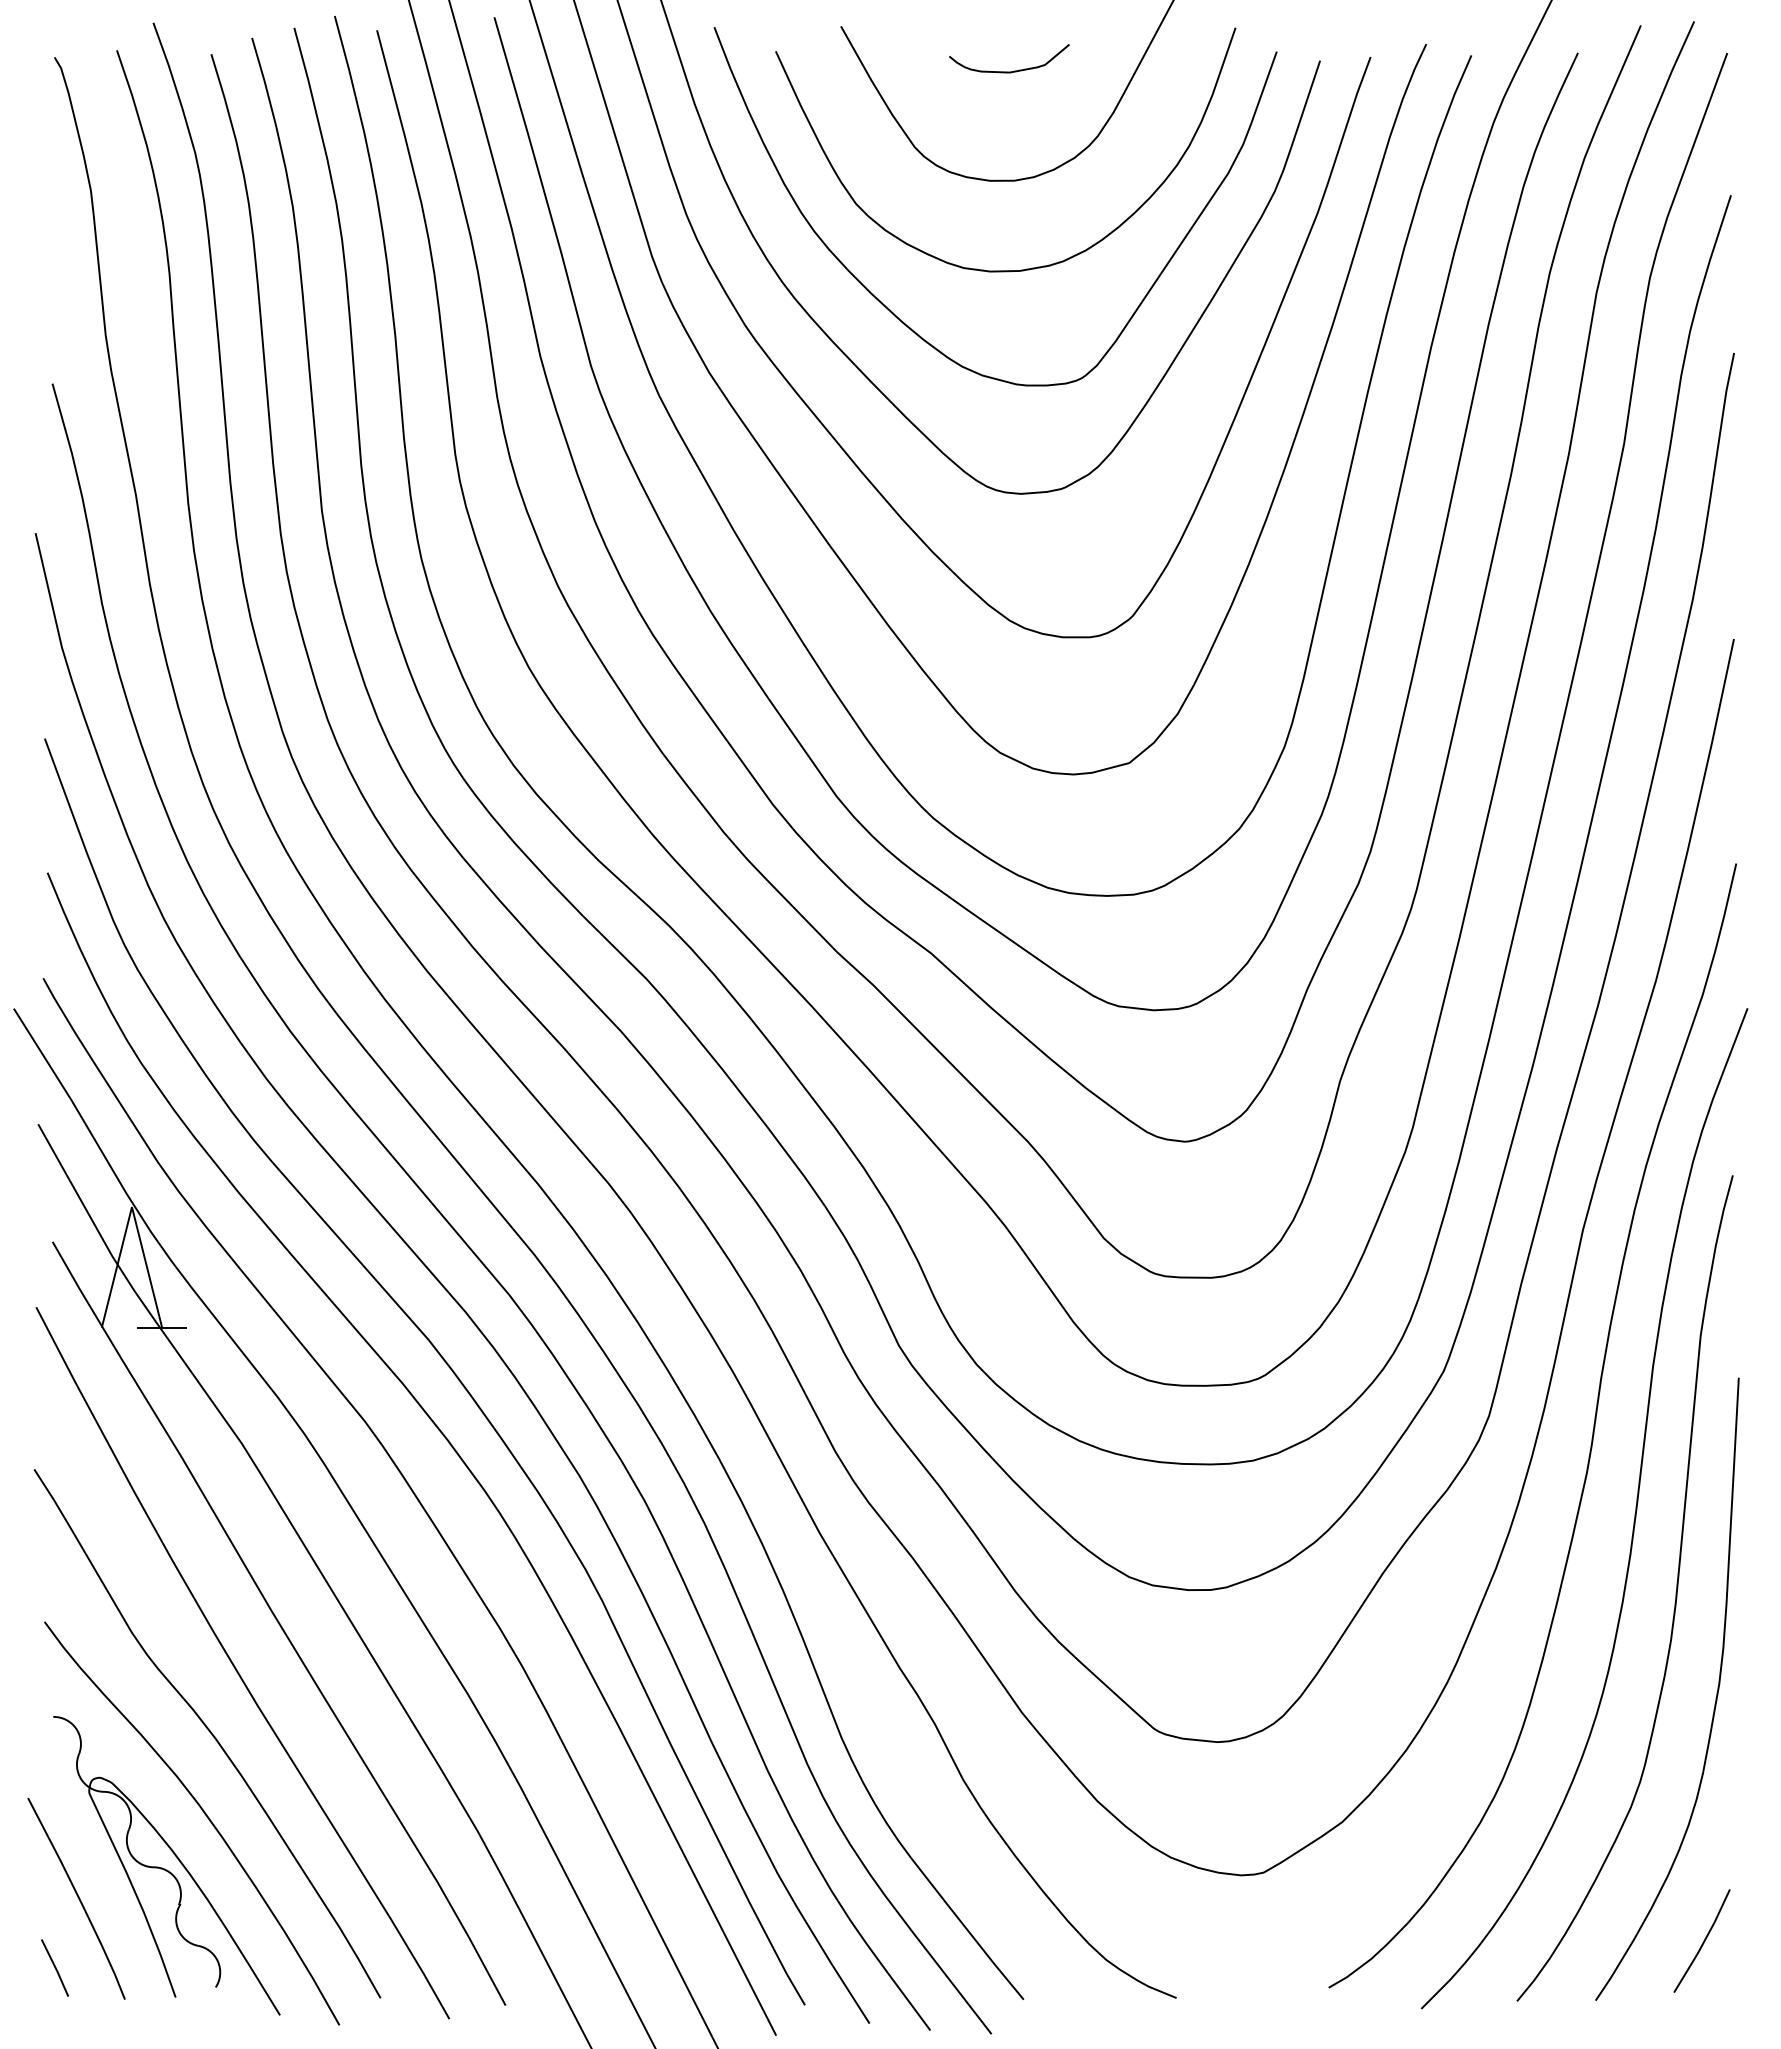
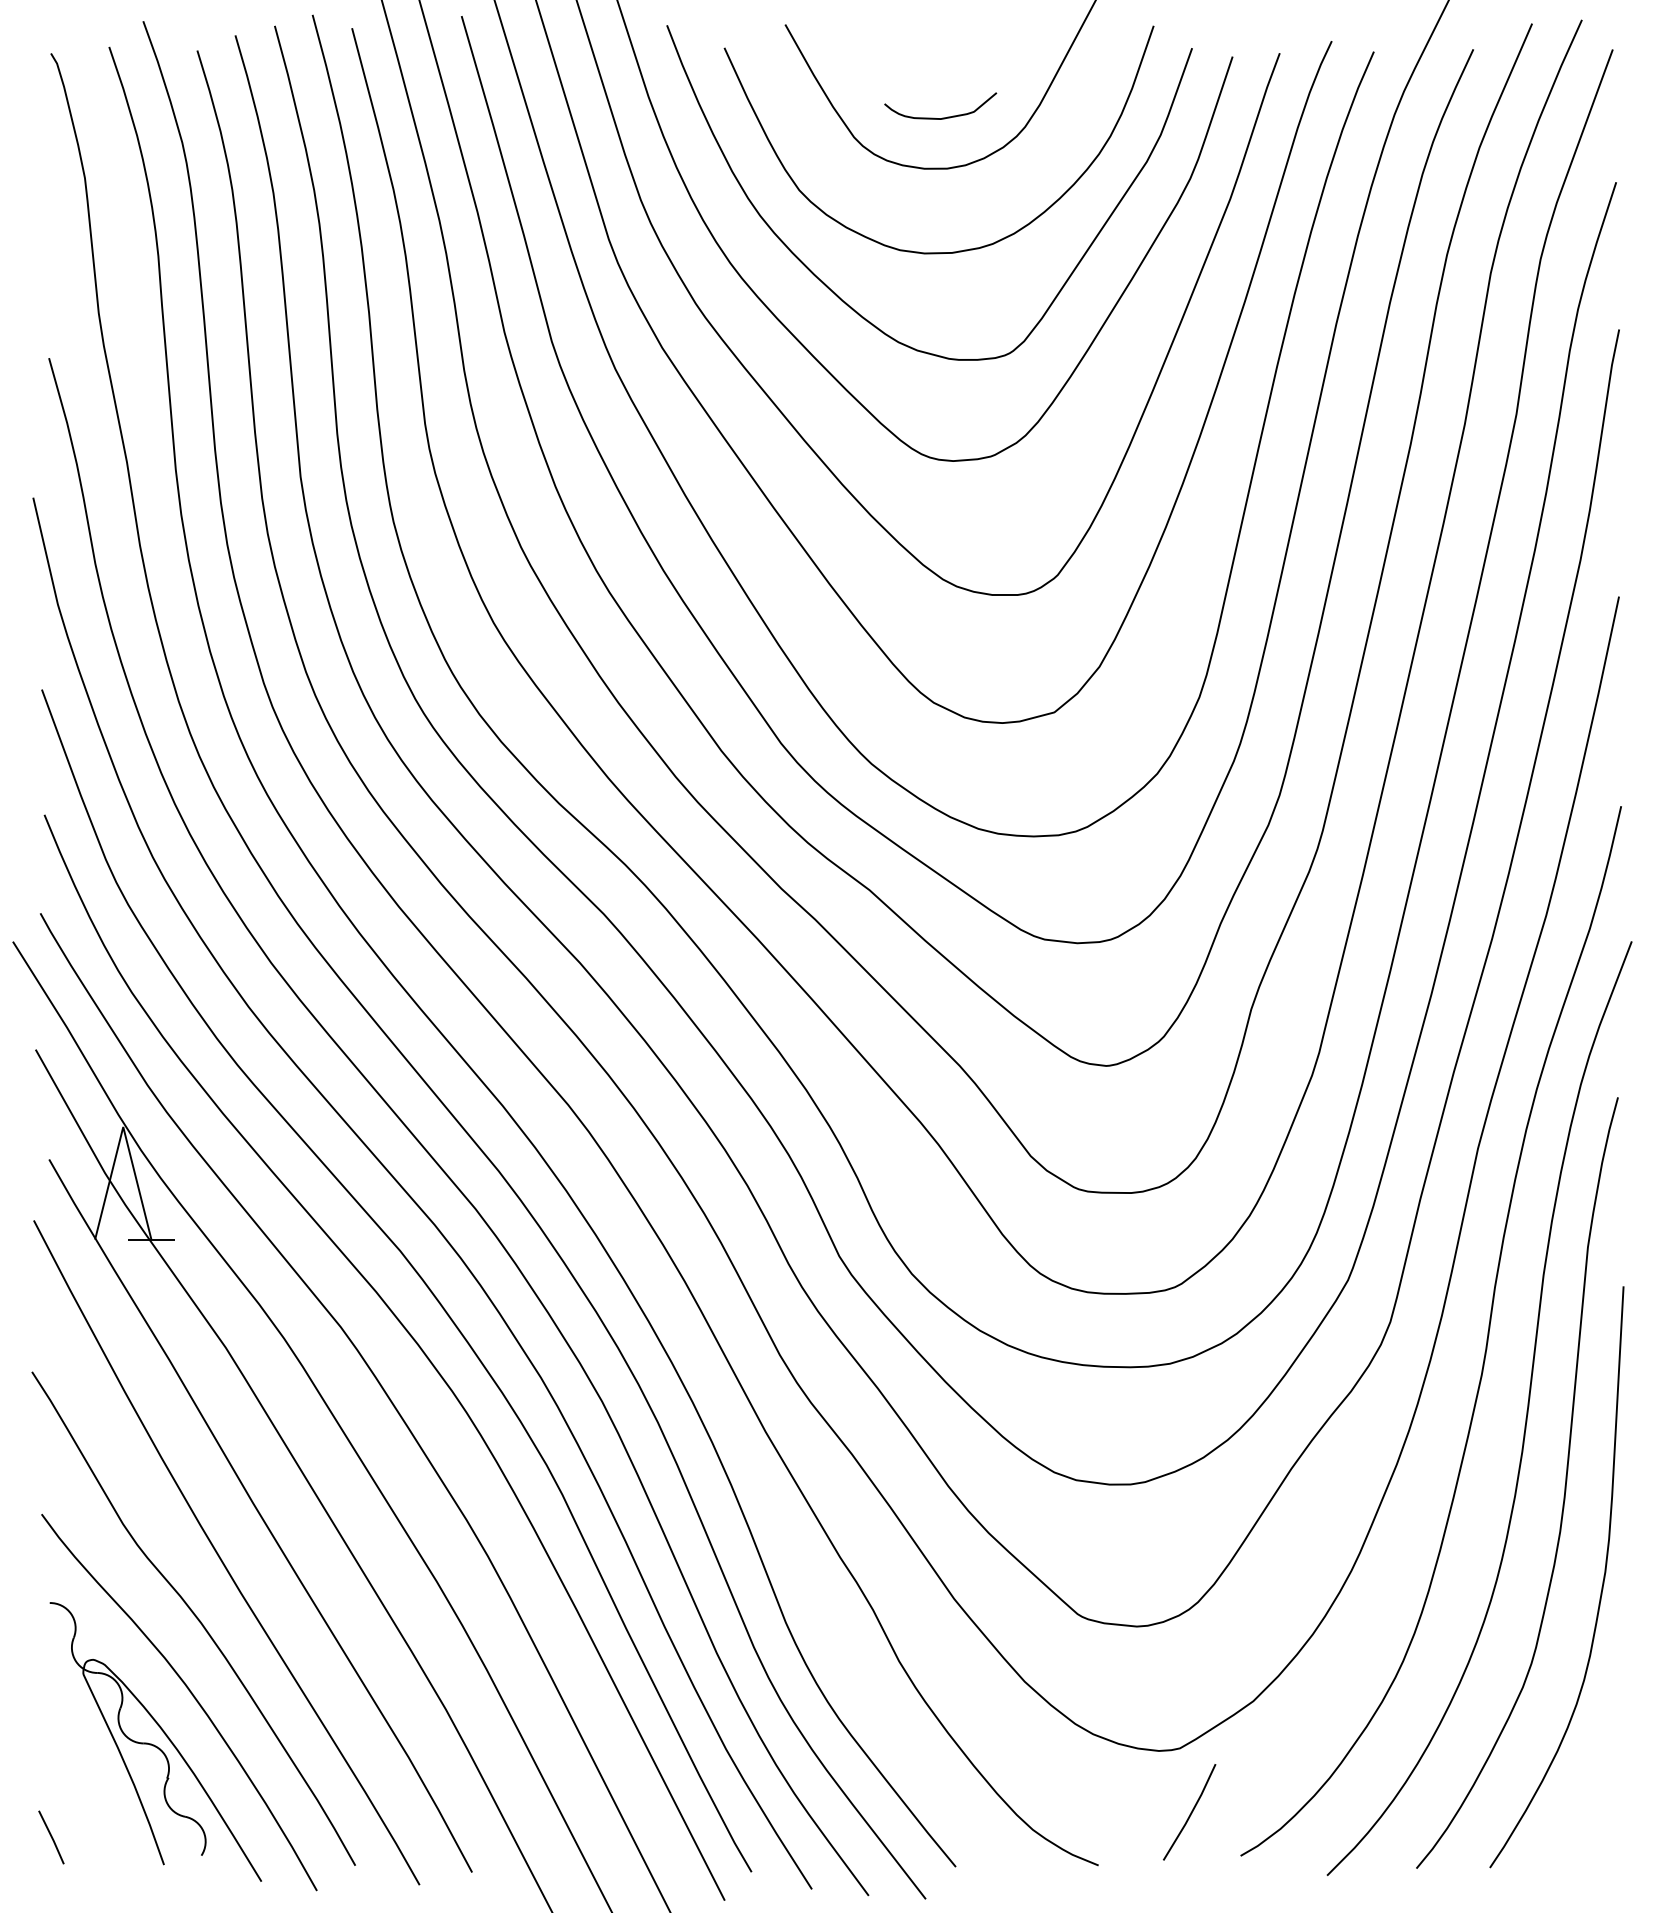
curve: (1013, 70) -> (944, 117), moved
curve: (77, 1897) -> (72, 1771), removed
line: (1703, 1940) -> (1190, 1811), moved

